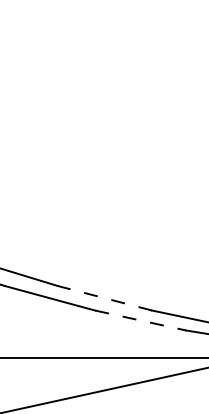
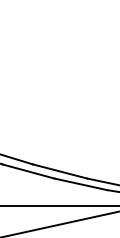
line: (103, 298) -> (59, 171), dashed -> solid
line: (140, 320) -> (80, 184), dashed -> solid

